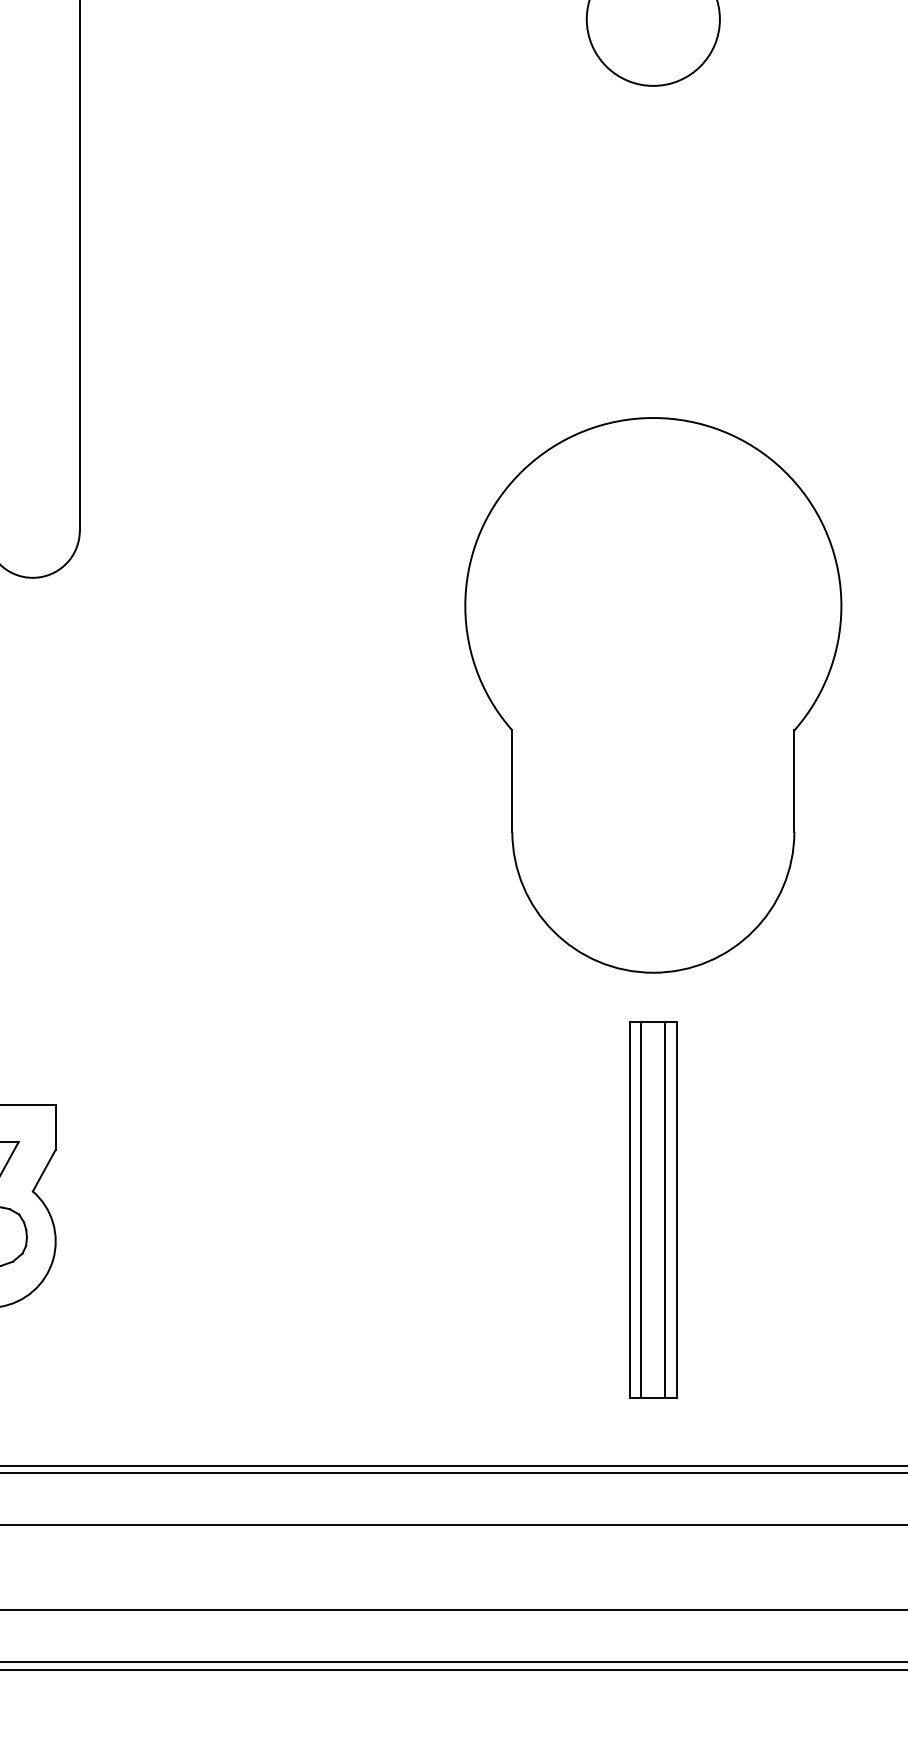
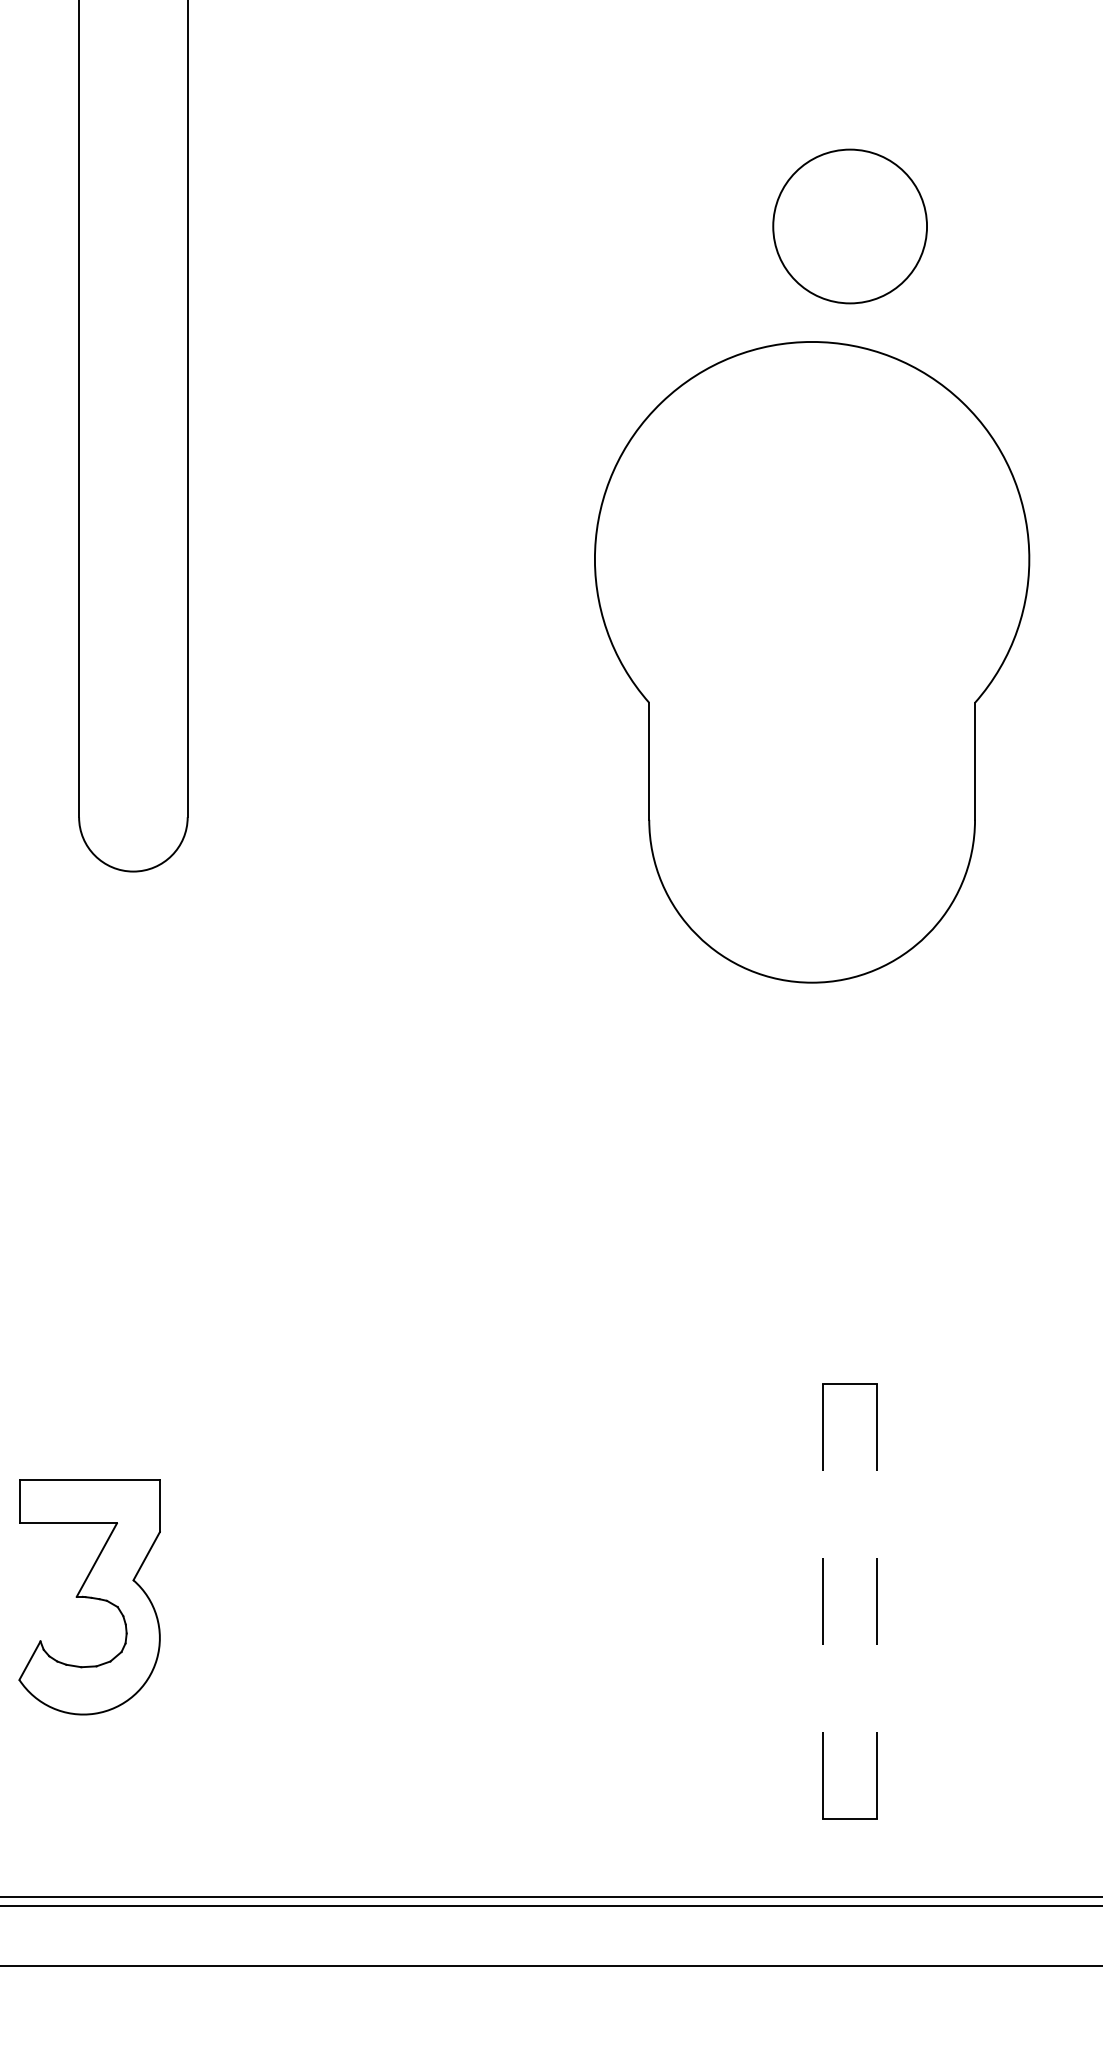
part: (653, 695) -> (812, 662), moved
line: (630, 1208) -> (823, 1600), solid -> dashed
line: (677, 1208) -> (877, 1600), solid -> dashed
line: (641, 1209) -> (836, 1601), removed
line: (665, 1209) -> (864, 1601), removed

